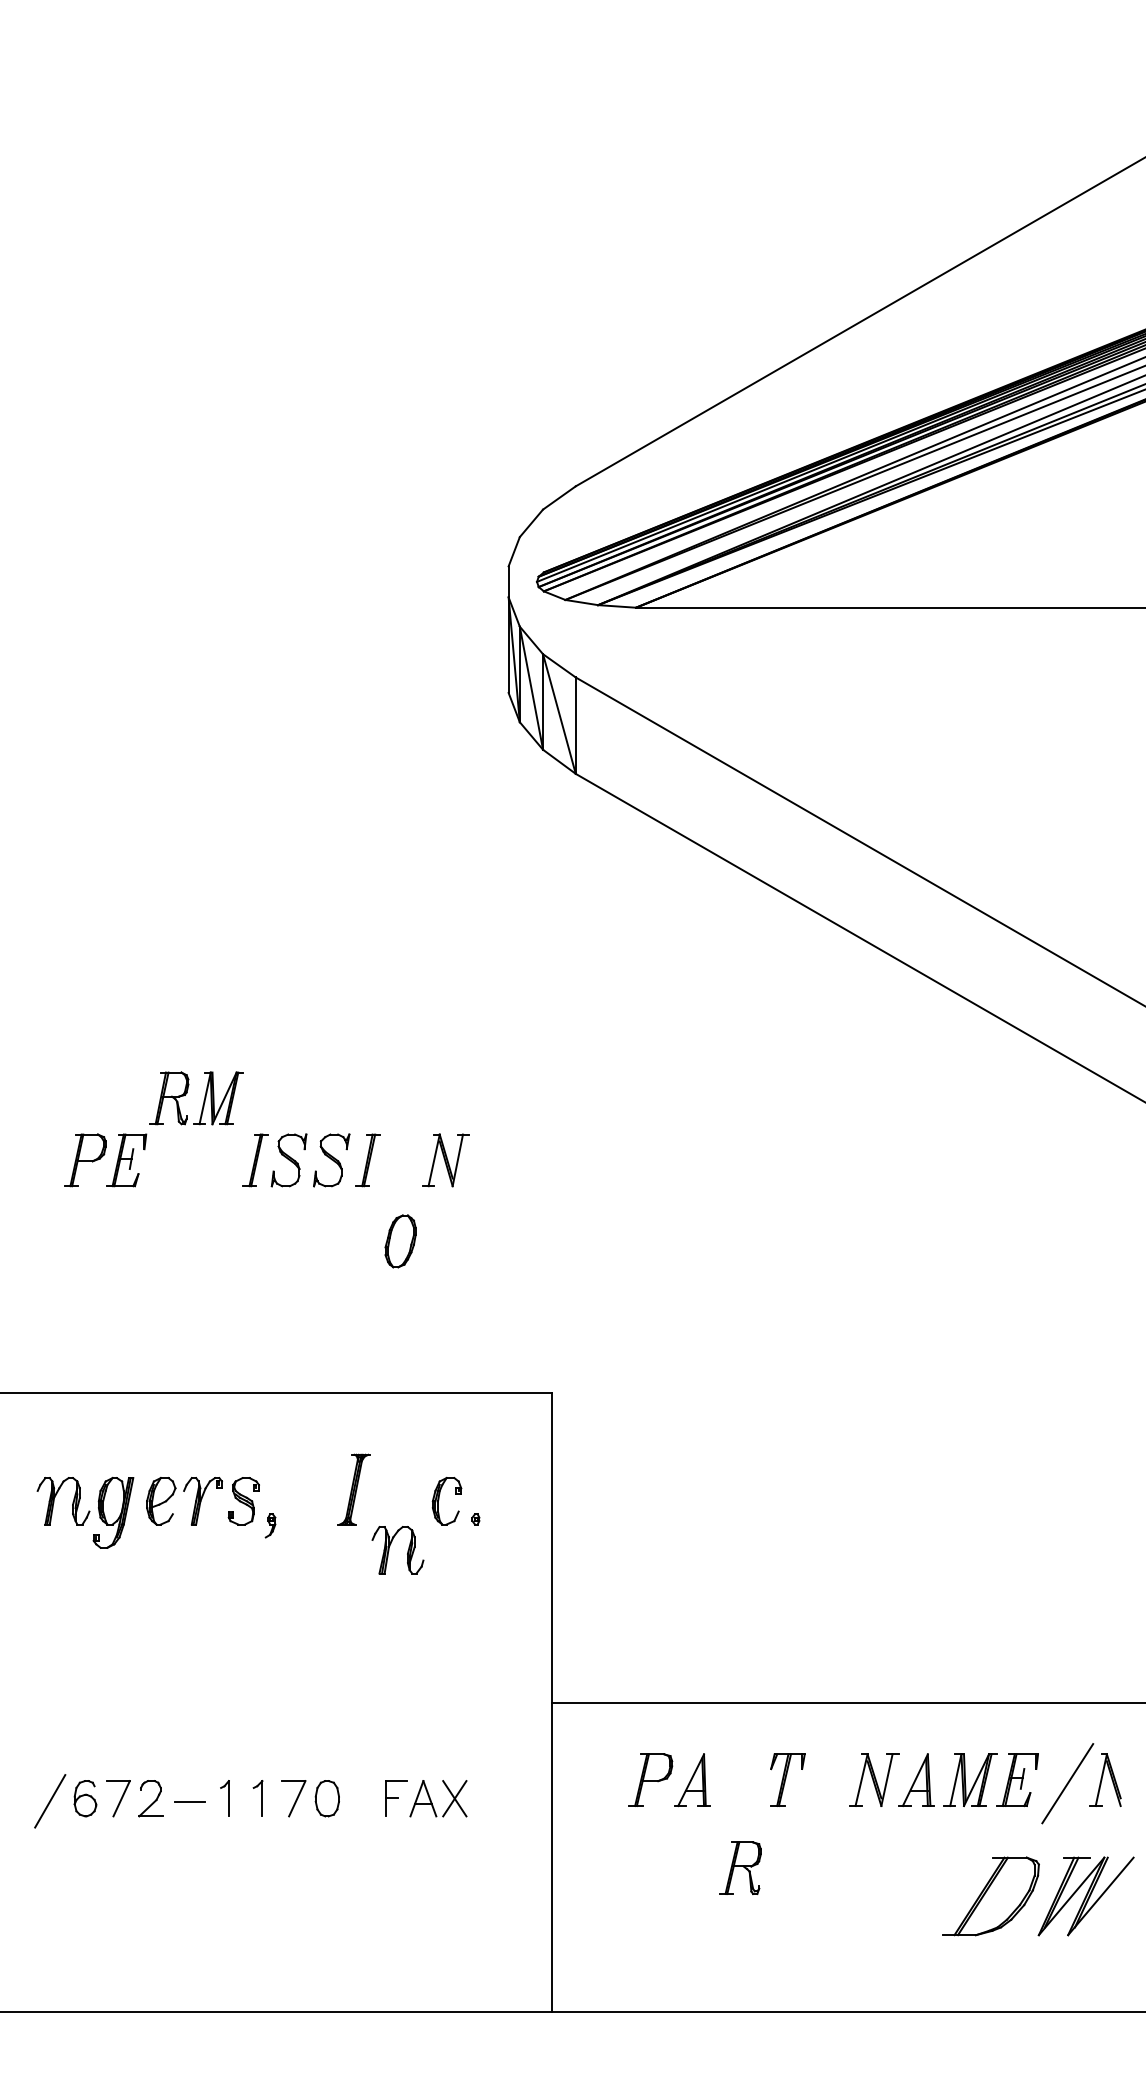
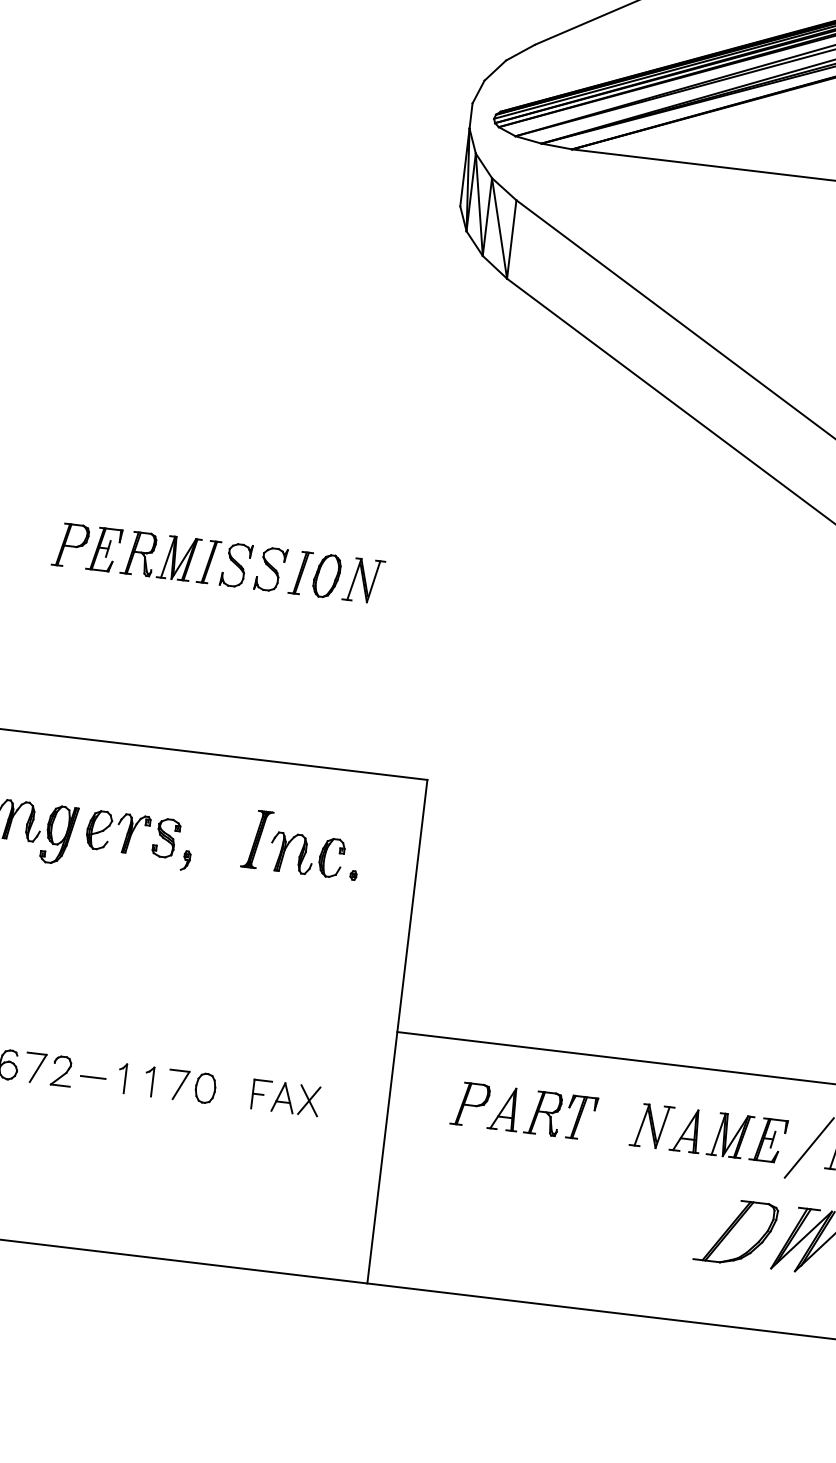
part: (203, 1100) -> (166, 558), moved
part: (400, 1241) -> (326, 576), moved
part: (389, 1550) -> (284, 852), moved
part: (740, 1867) -> (543, 1112), moved

